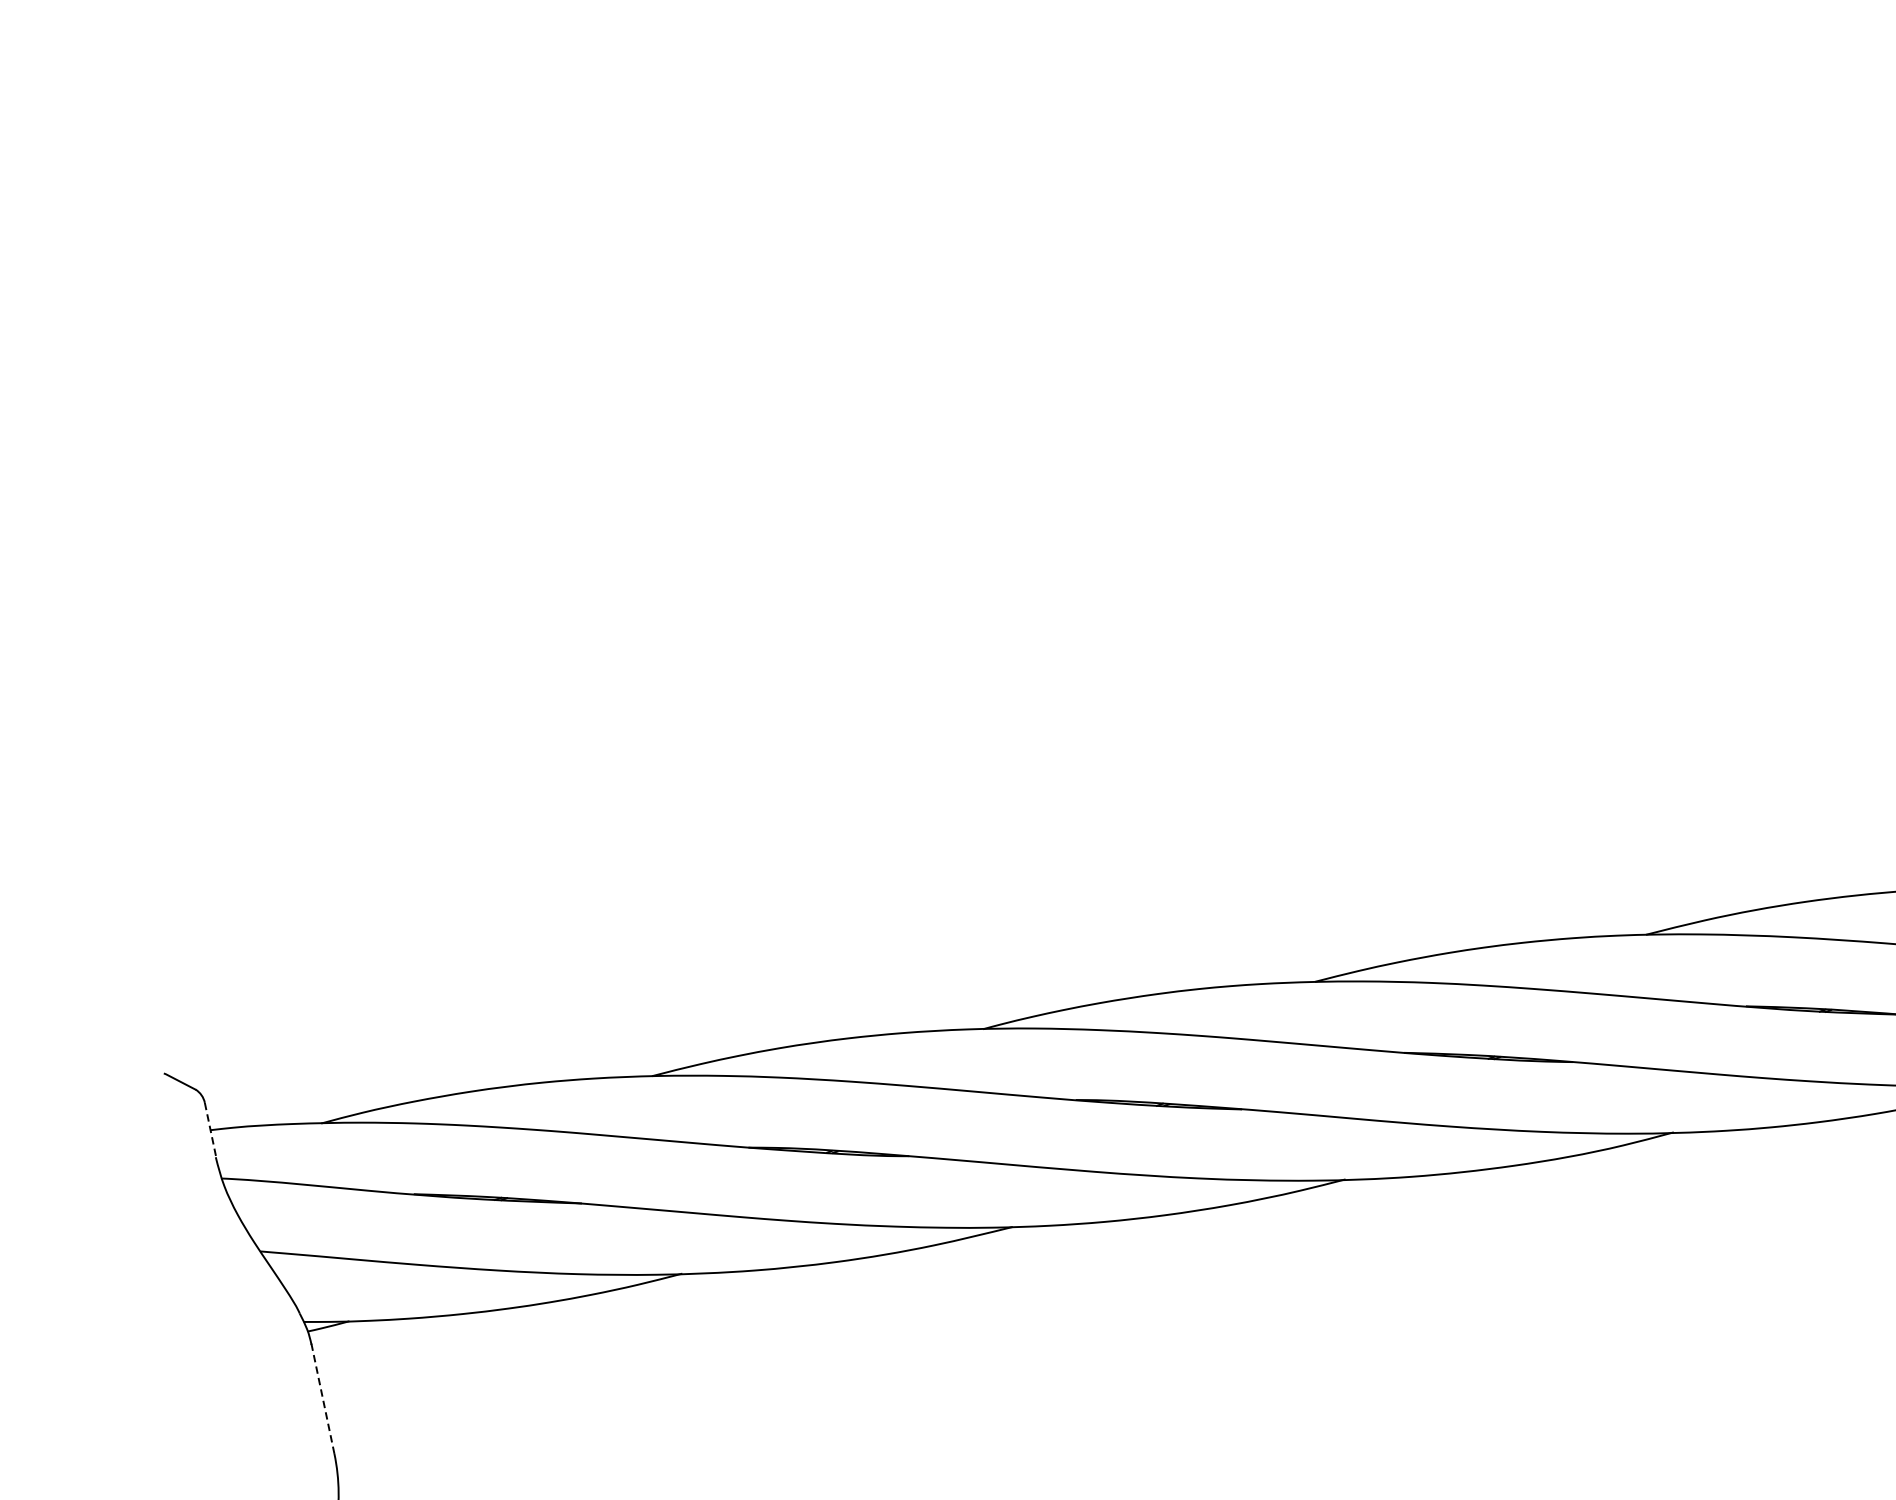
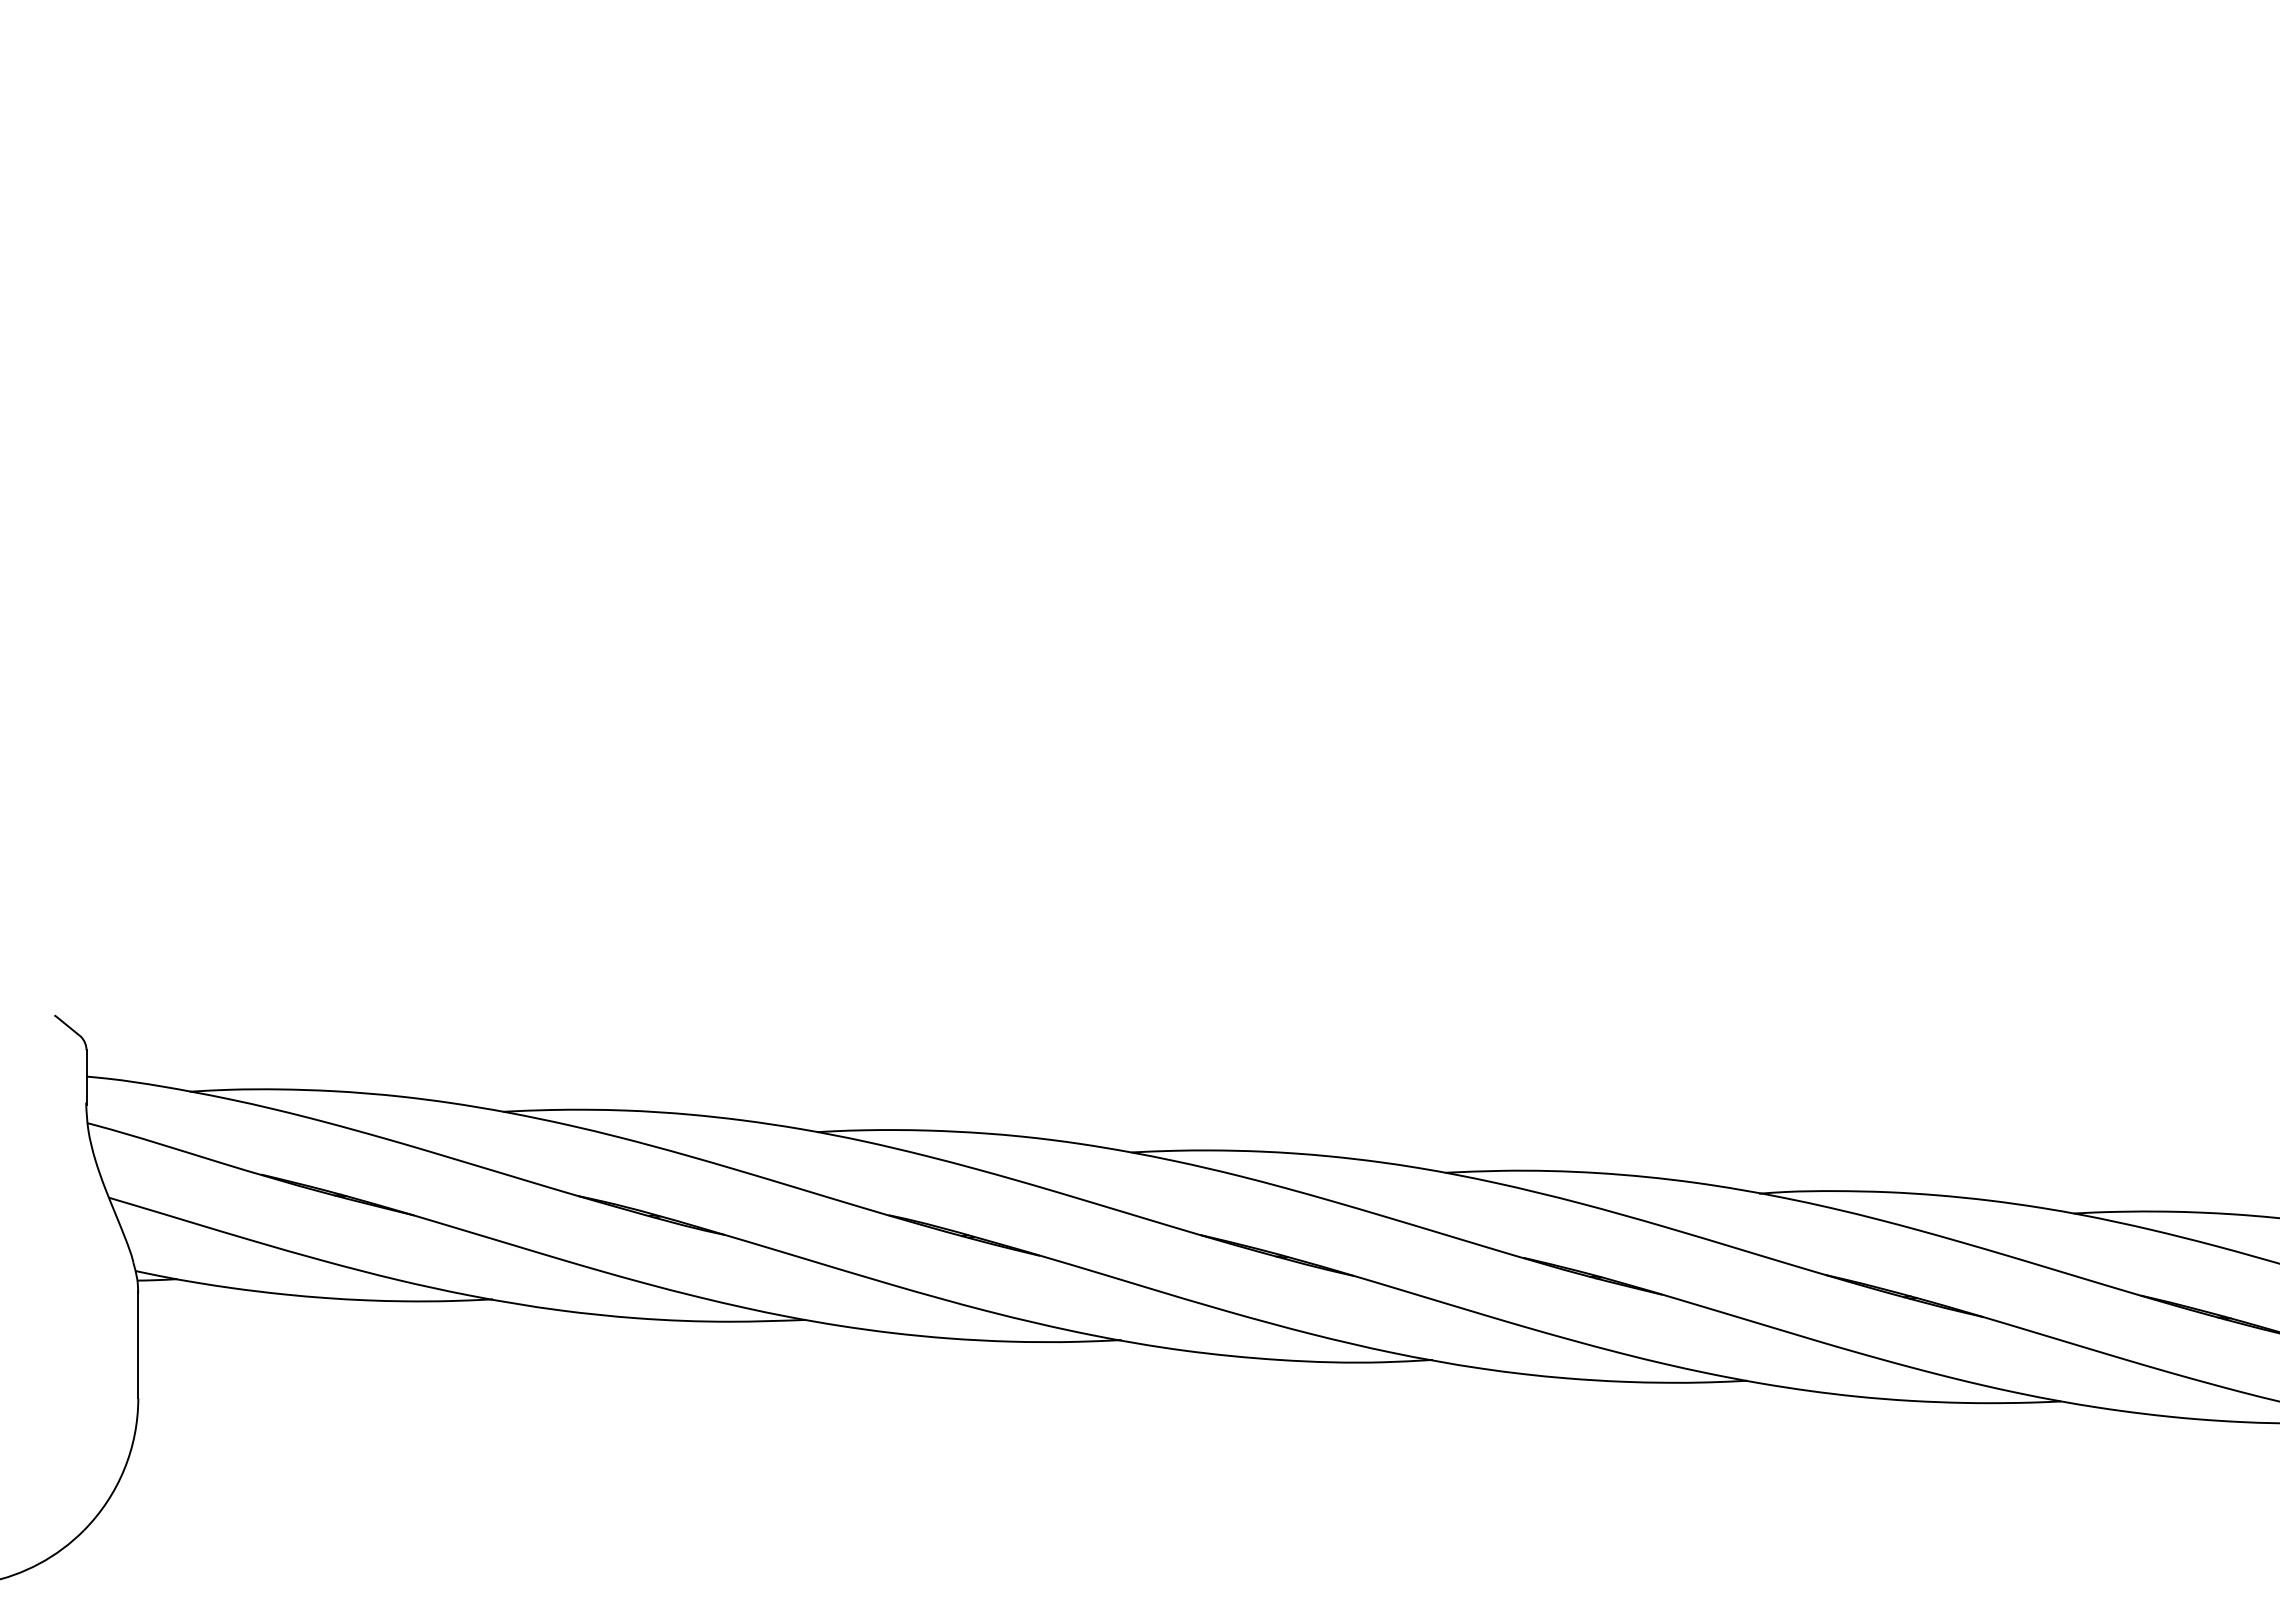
line: (210, 1131) -> (86, 1077), dashed -> solid
line: (322, 1397) -> (138, 1344), dashed -> solid

